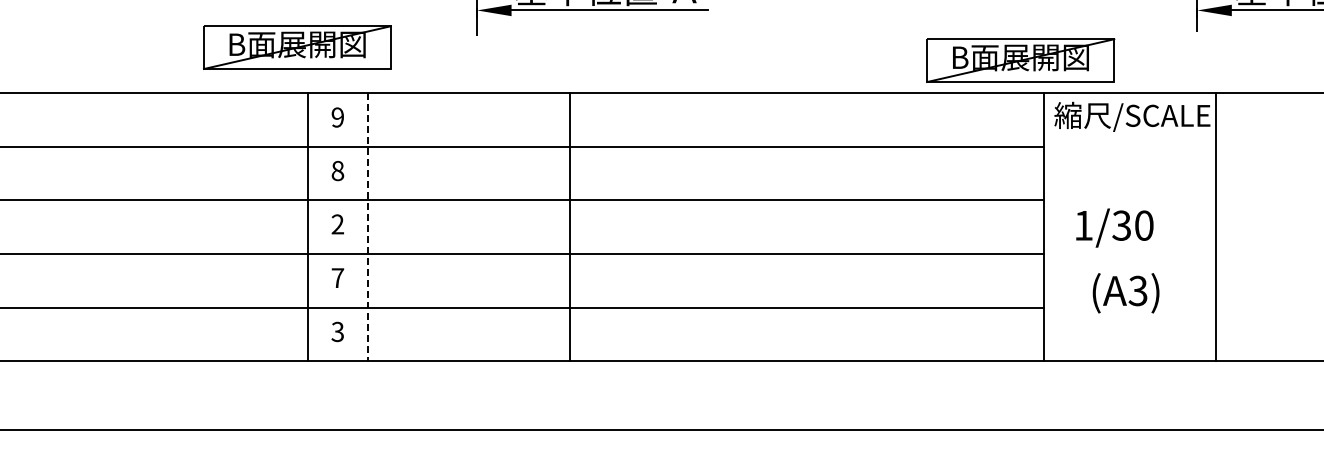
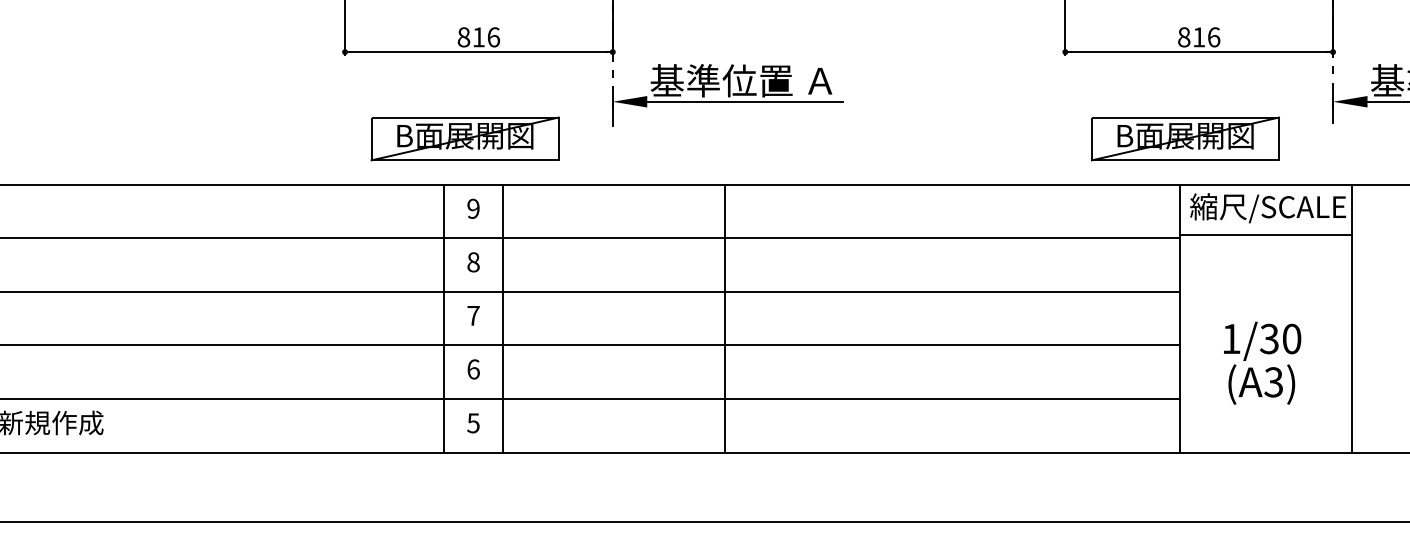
part: (296, 47) -> (464, 138), moved
part: (1020, 60) -> (1185, 138), moved
line: (1129, 144) -> (1265, 235), added
text: (337, 224) -> (473, 315), 2 -> 7
line: (569, 227) -> (724, 318), moved
text: (1114, 227) -> (1262, 340), moved
line: (367, 228) -> (503, 319), dashed -> solid
text: (337, 278) -> (473, 369), 7 -> 6
text: (337, 331) -> (473, 422), 3 -> 5

